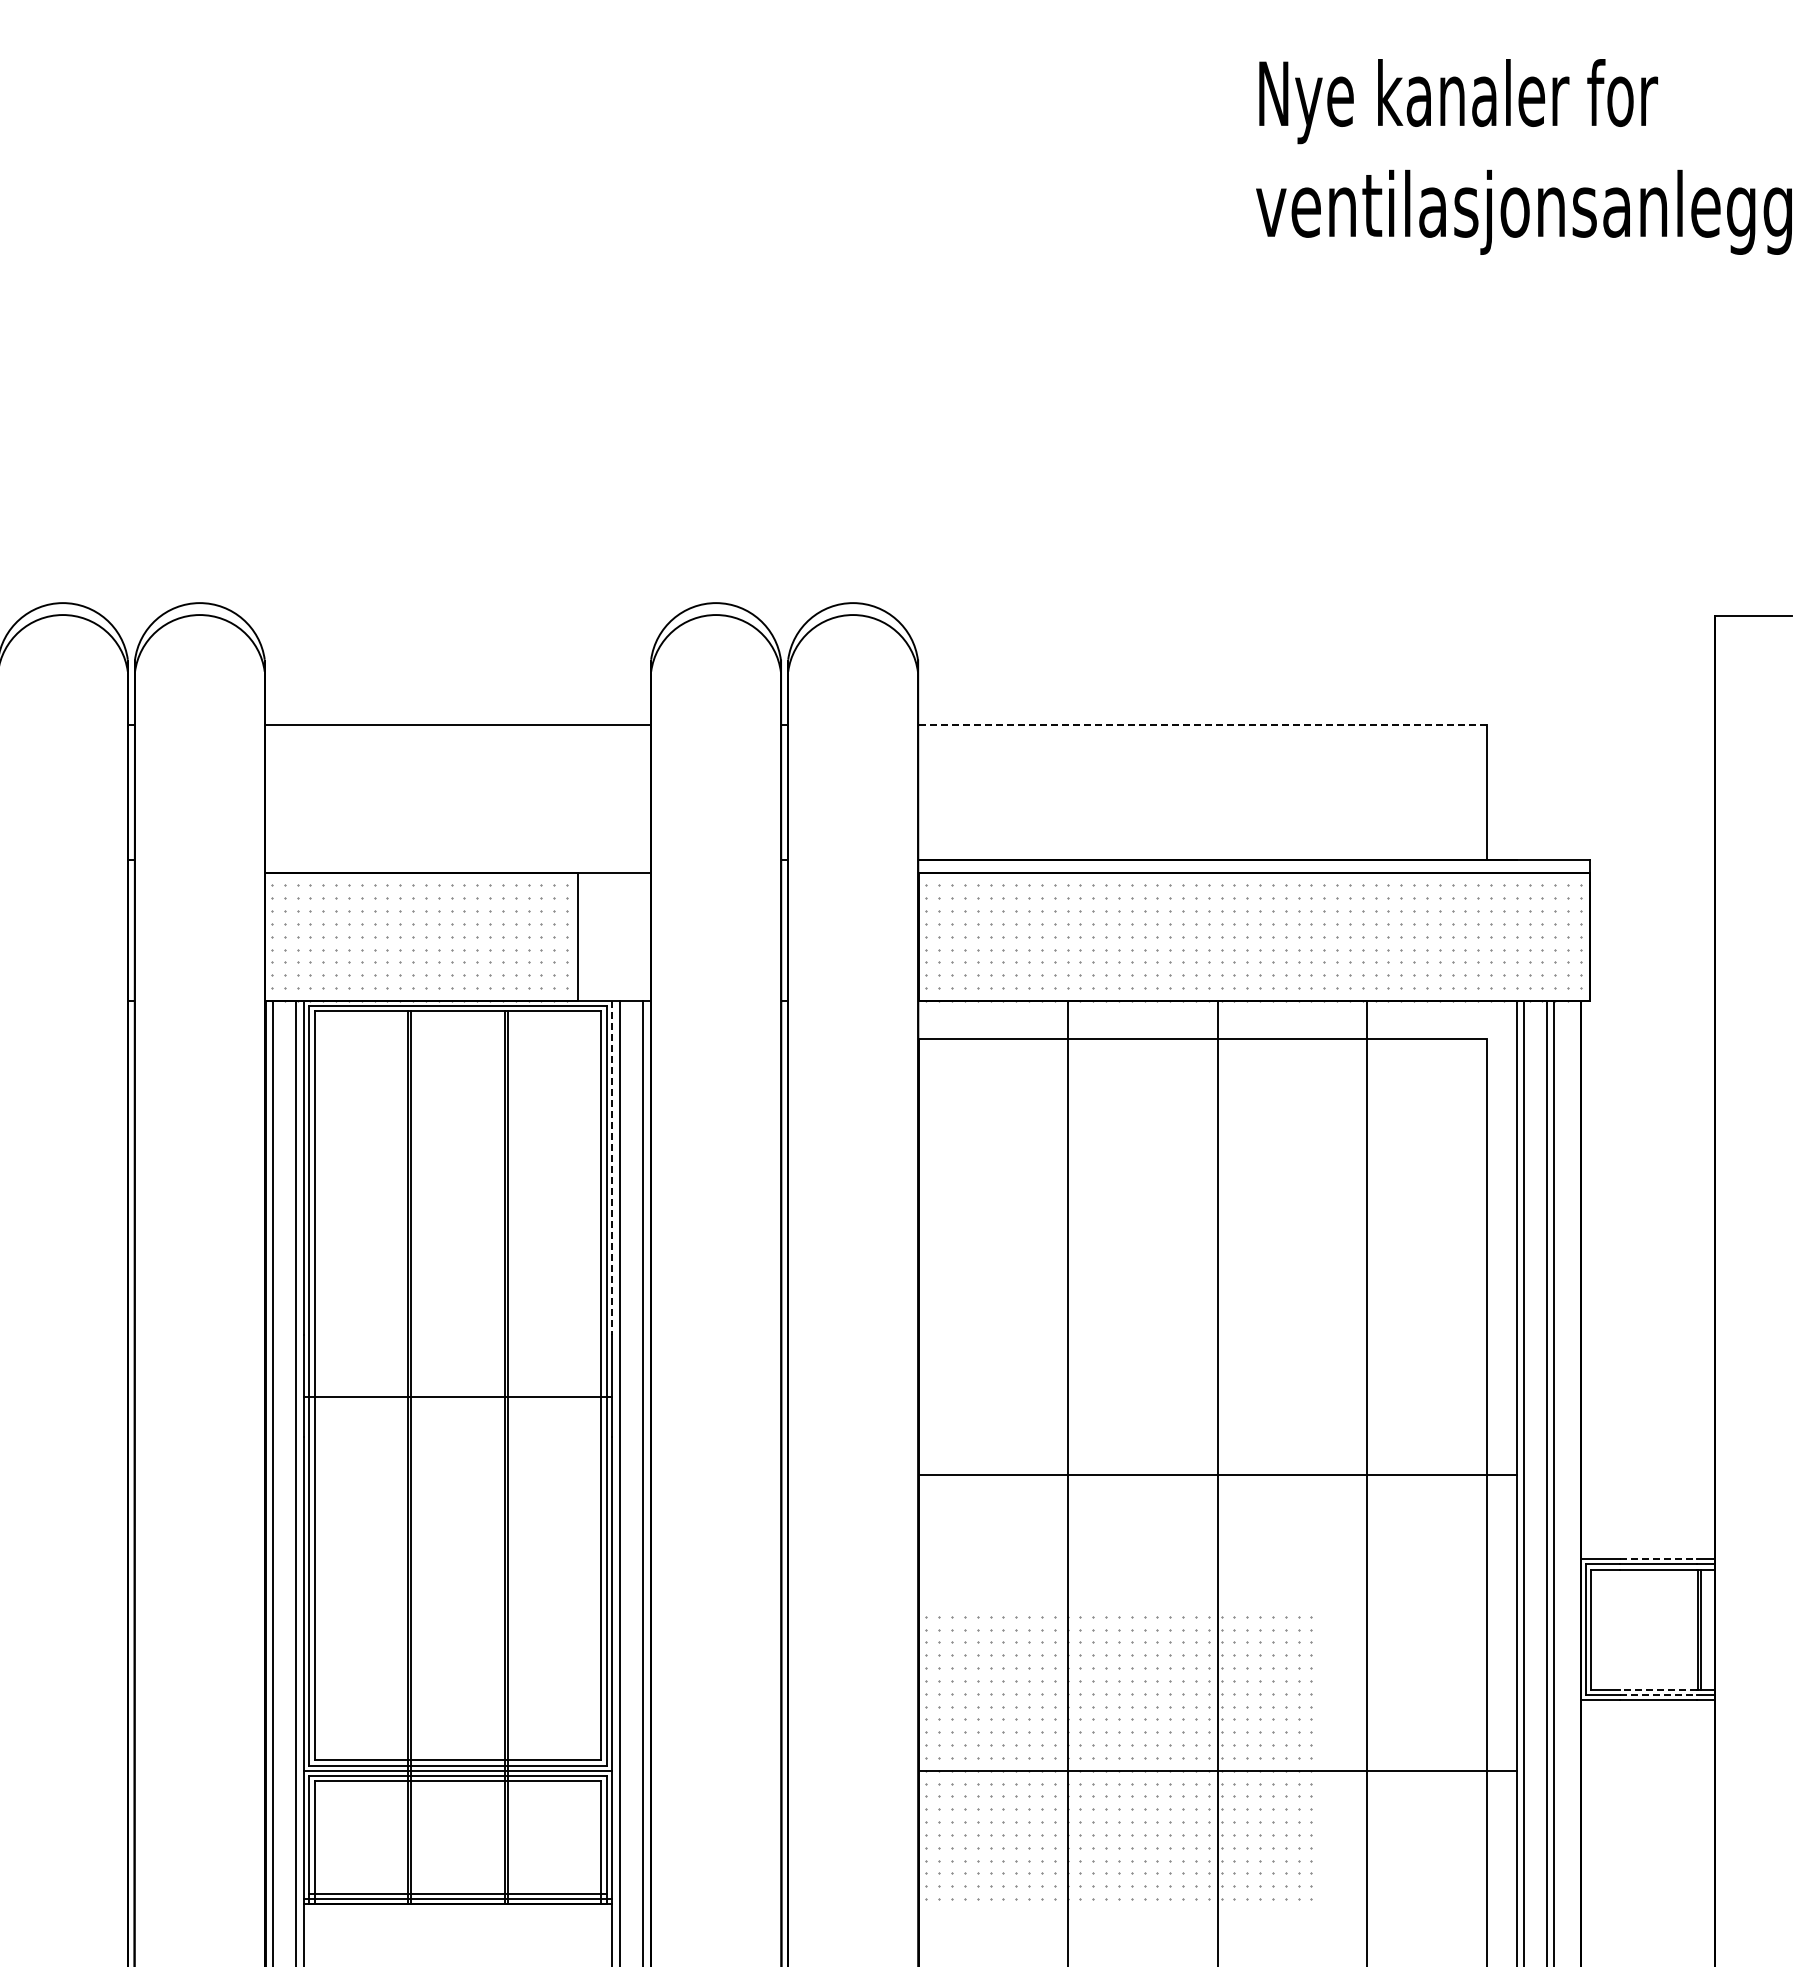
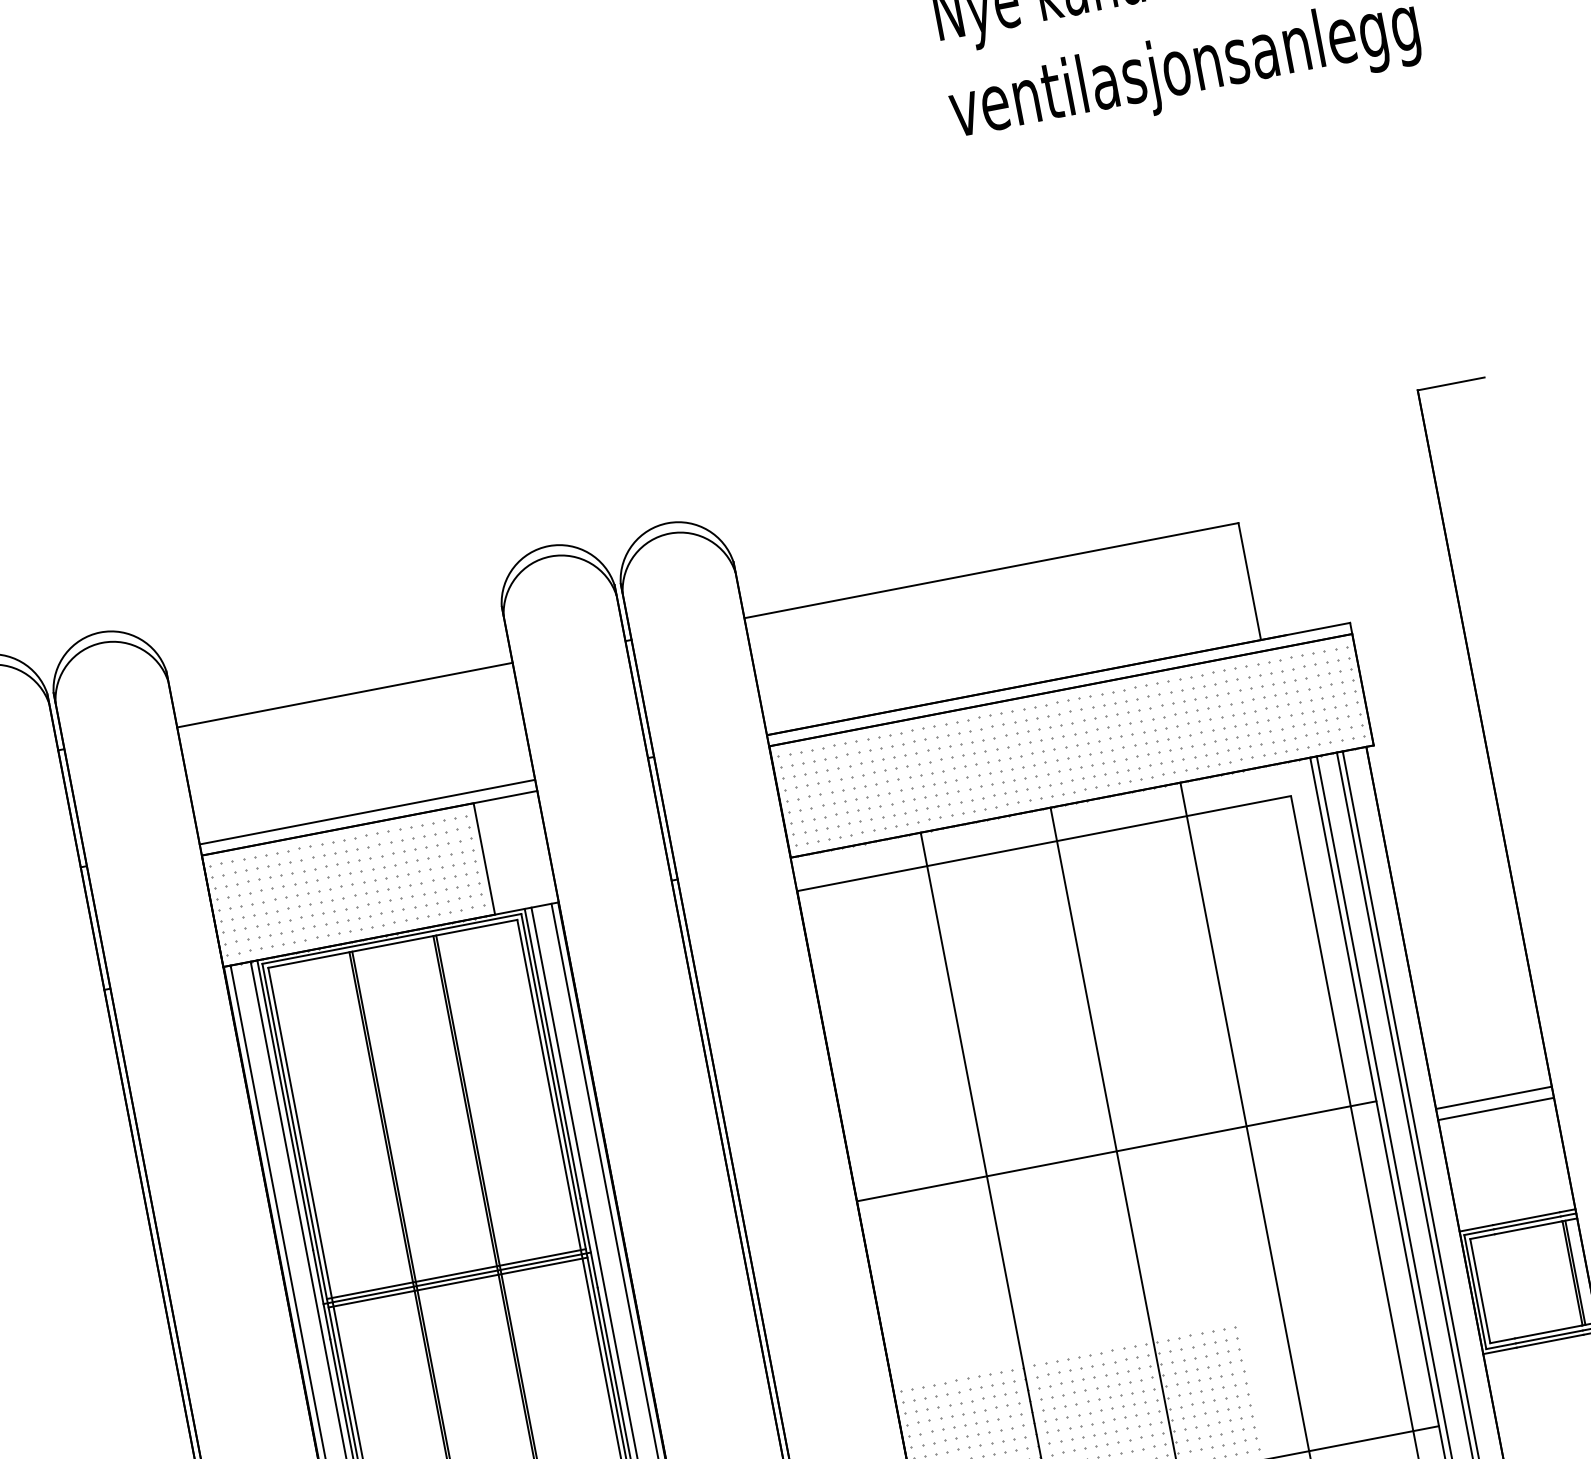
line: (1203, 724) -> (992, 570), dashed -> solid
line: (457, 859) -> (366, 812), added
line: (612, 1167) -> (553, 1053), dashed -> solid
line: (457, 1391) -> (455, 1273), added
line: (457, 1401) -> (457, 1282), added
line: (1647, 1417) -> (1493, 1097), added
line: (1647, 1430) -> (1495, 1108), added
line: (1217, 1474) -> (1116, 1151), moved
line: (1658, 1559) -> (1526, 1218), dashed -> solid
line: (1657, 1689) -> (1547, 1332), dashed -> solid
line: (1658, 1695) -> (1549, 1337), dashed -> solid

